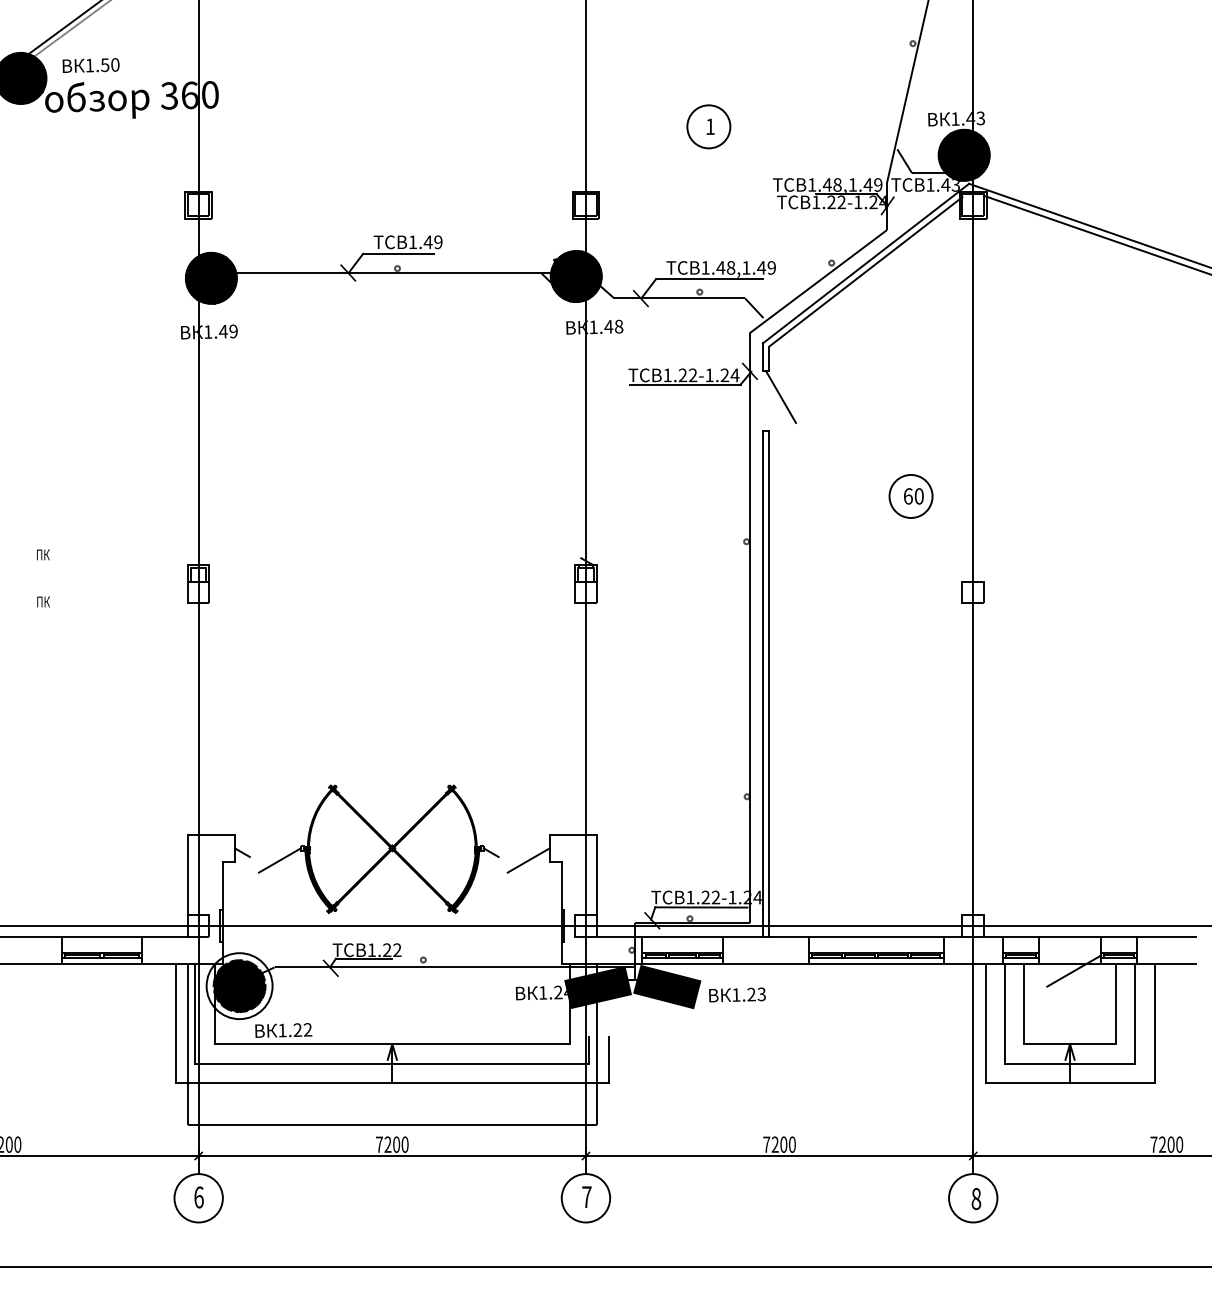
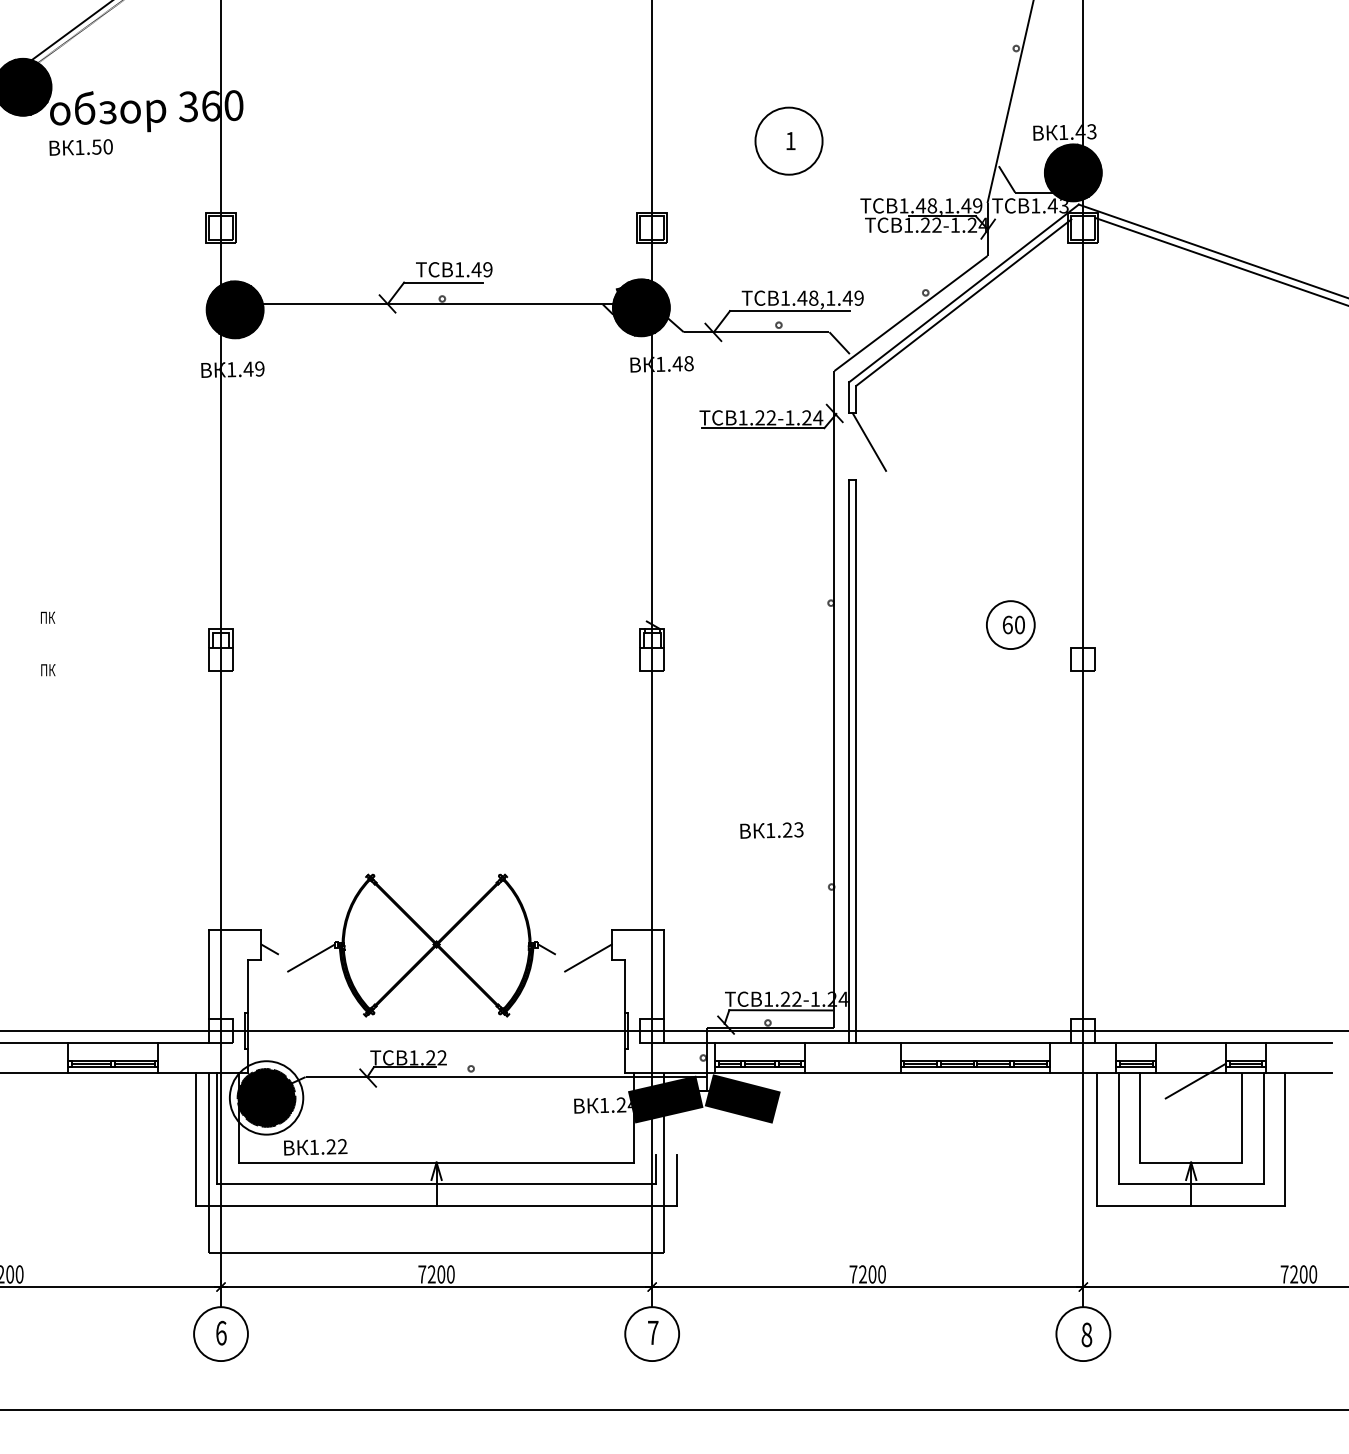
text: (90, 65) -> (80, 147), moved
circle: (708, 126) -> (788, 140), size x1.4
part: (910, 496) -> (1010, 625), moved
text: (737, 994) -> (771, 829), moved

